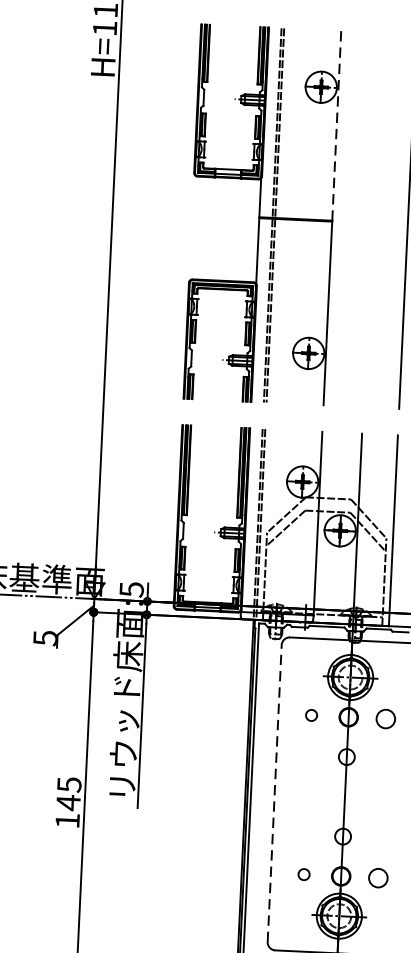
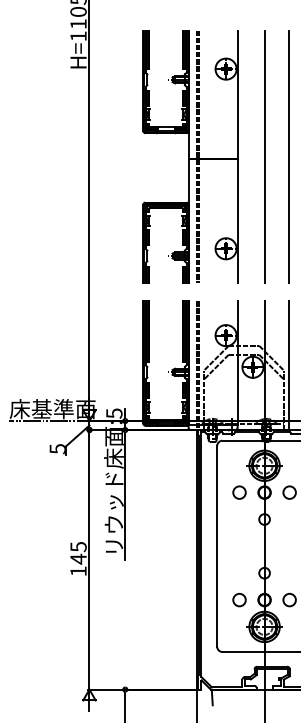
line: (336, 125) -> (237, 94), dashed -> solid
line: (372, 219) -> (264, 156), added
circle: (311, 715) -> (239, 492), size x1.67
line: (275, 792) -> (217, 545), dashed -> solid
circle: (304, 873) -> (239, 599), size x1.67

